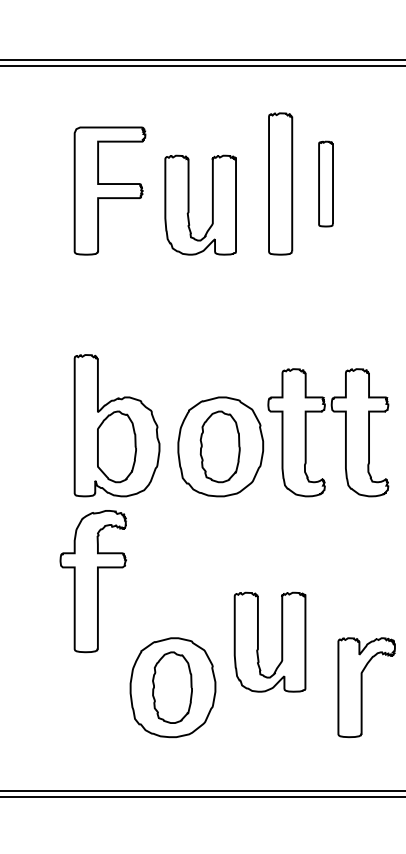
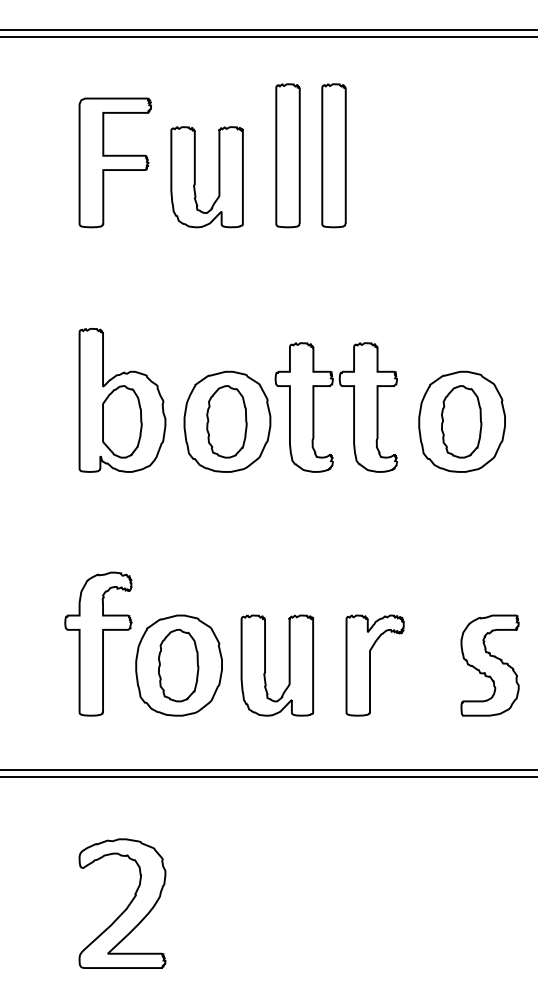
part: (325, 183) -> (333, 155), size x1.67
part: (93, 580) -> (98, 643), moved
part: (258, 642) -> (265, 665), moved

